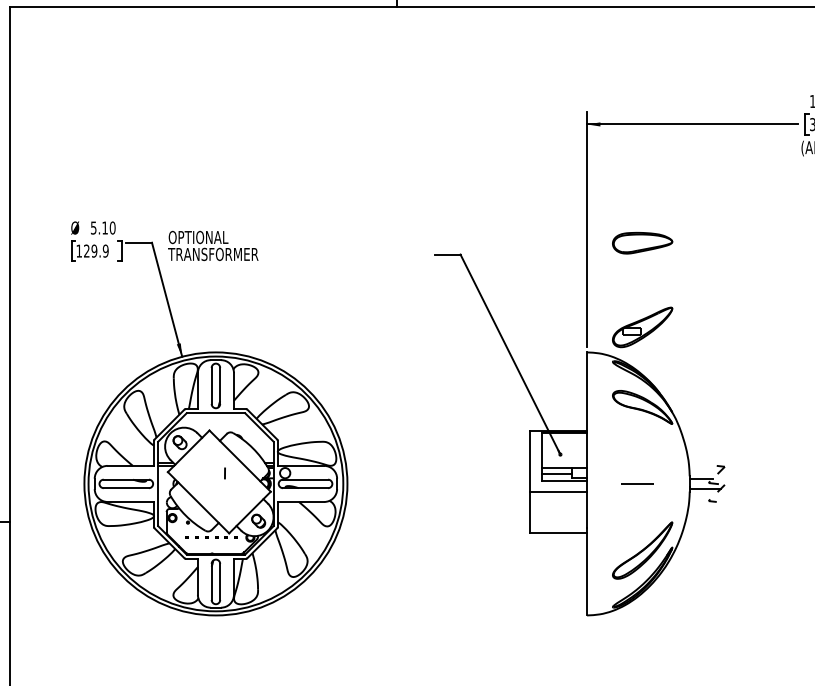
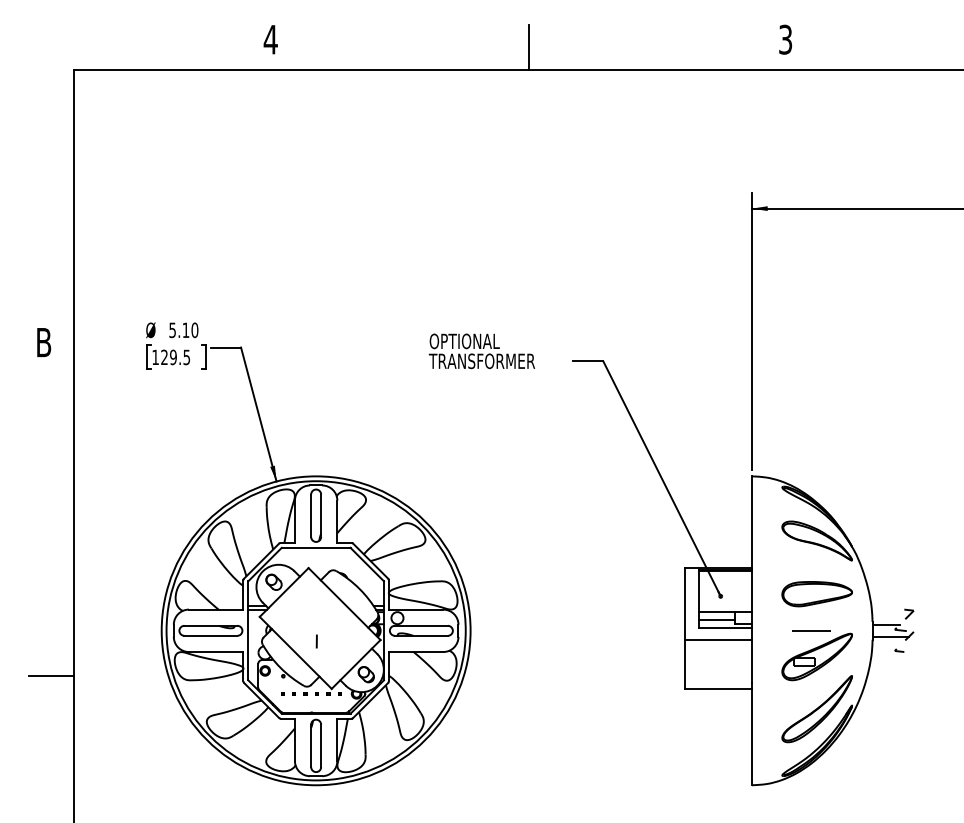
part: (641, 243) -> (816, 594), moved
text: (212, 246) -> (481, 351), moved
text: (105, 250) -> (186, 356), 129.9 -> 129.5
part: (641, 326) -> (816, 656), moved
line: (224, 473) -> (316, 641), moved

